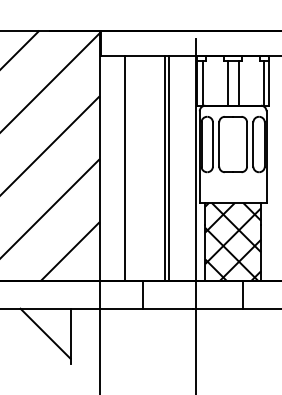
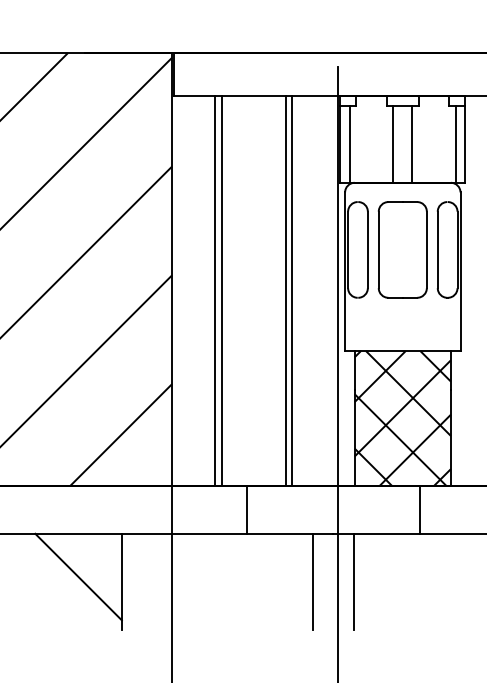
line: (128, 167) -> (221, 289), added
line: (181, 336) -> (313, 581), added
line: (204, 336) -> (353, 581), added

